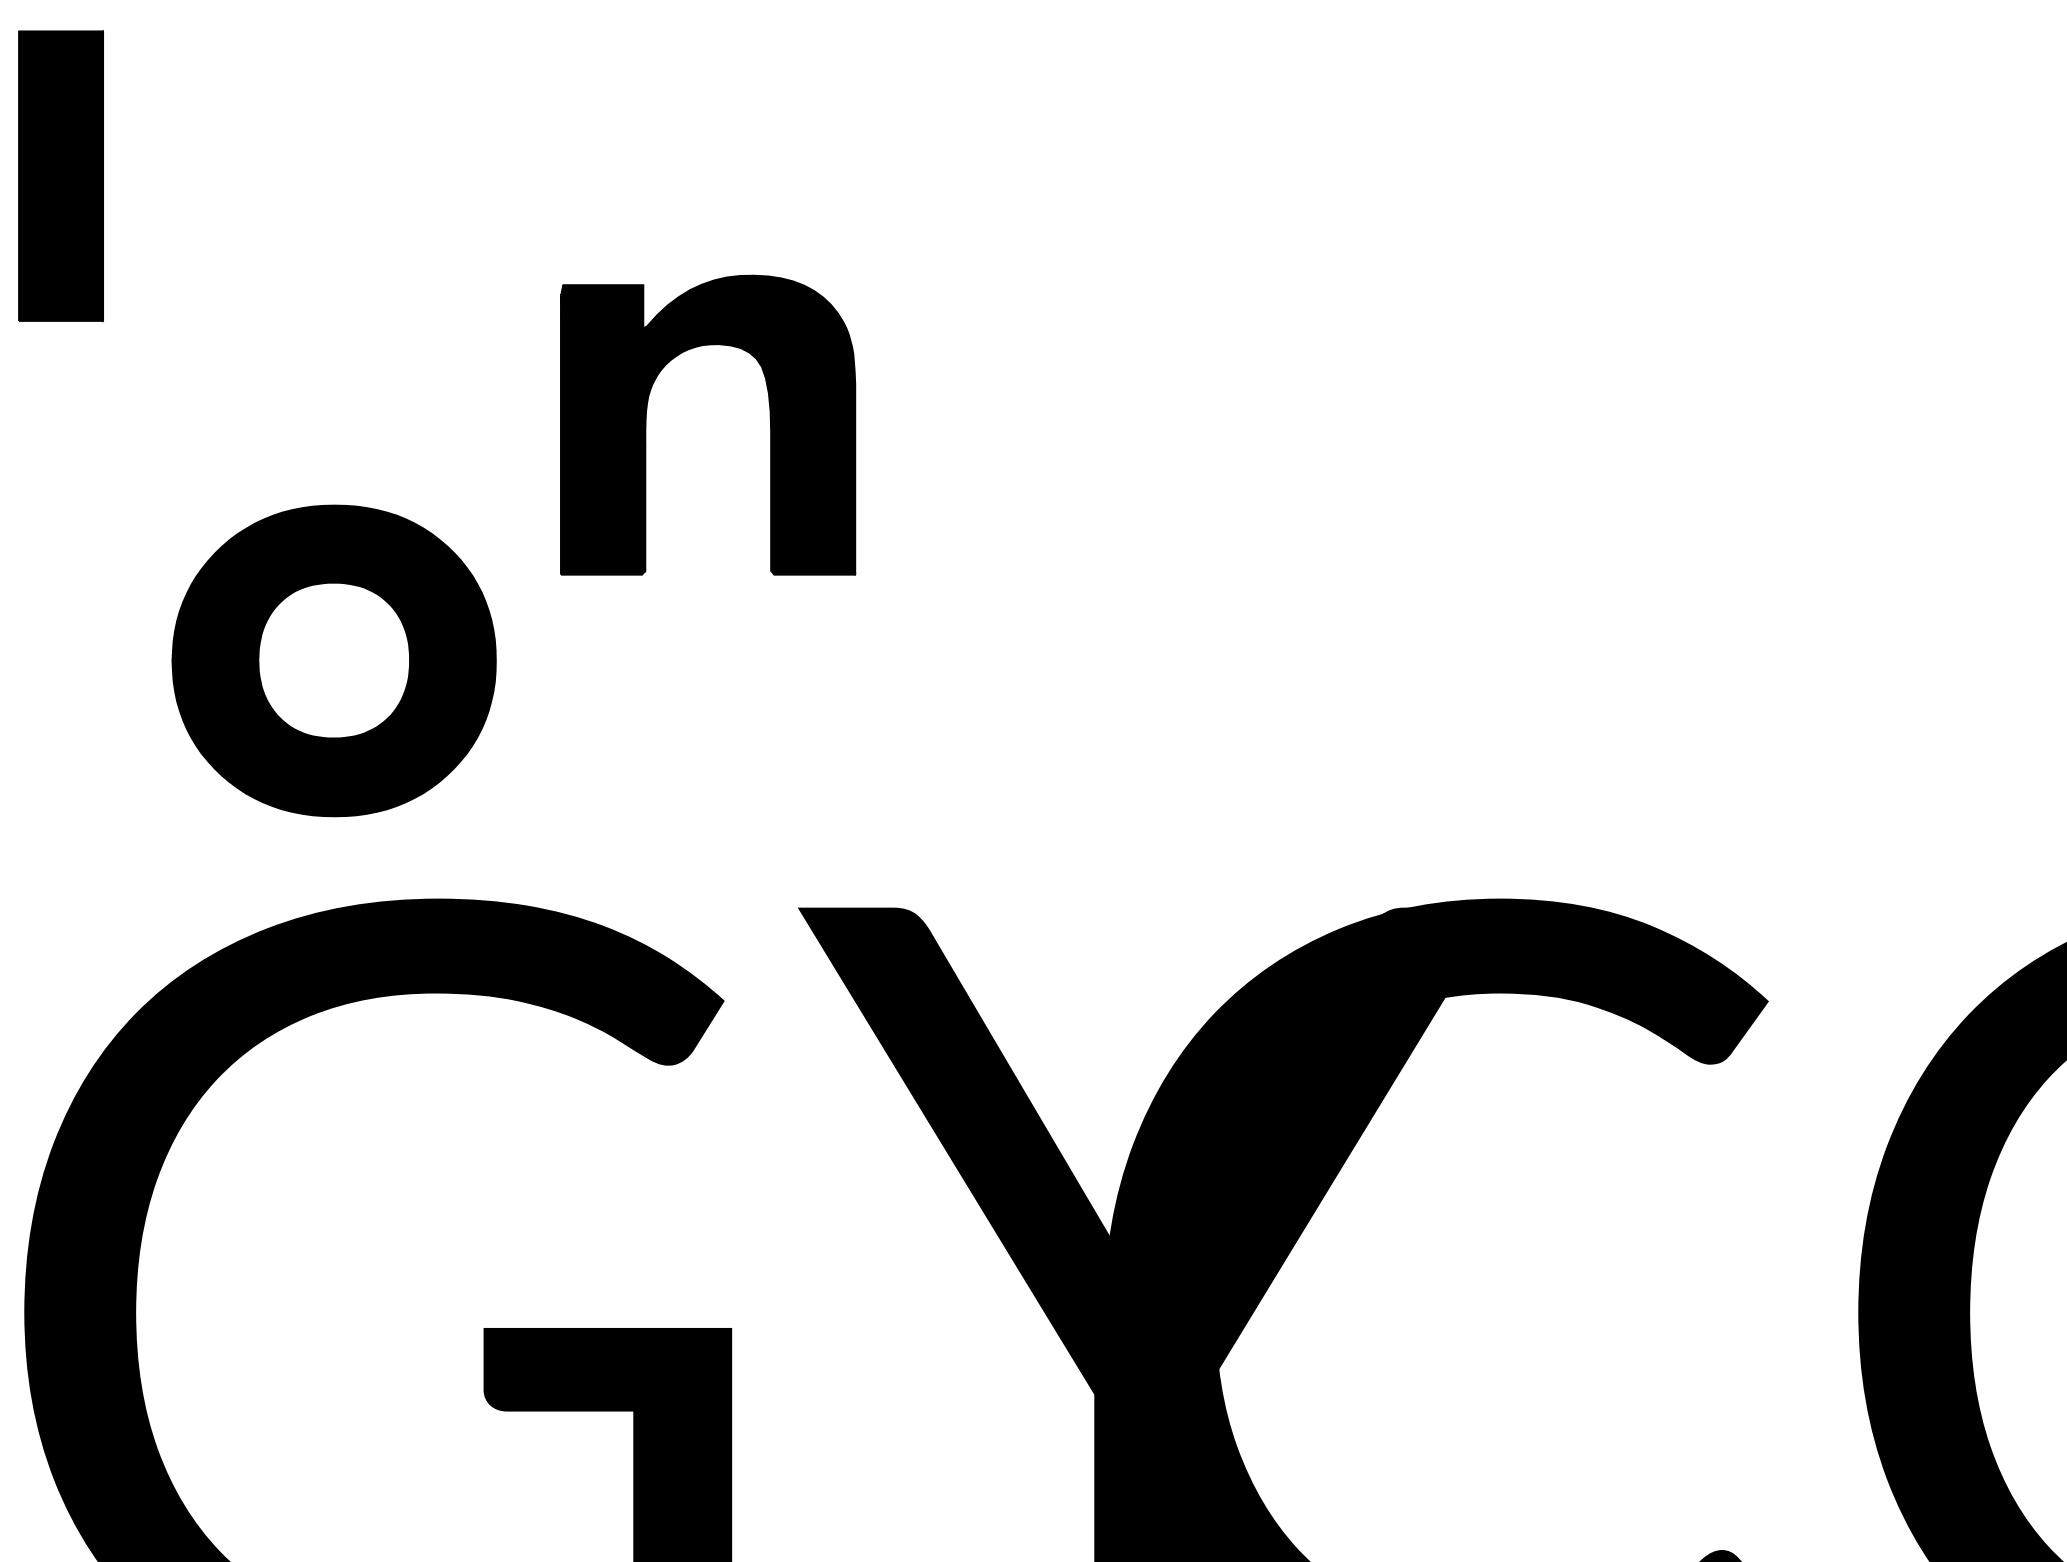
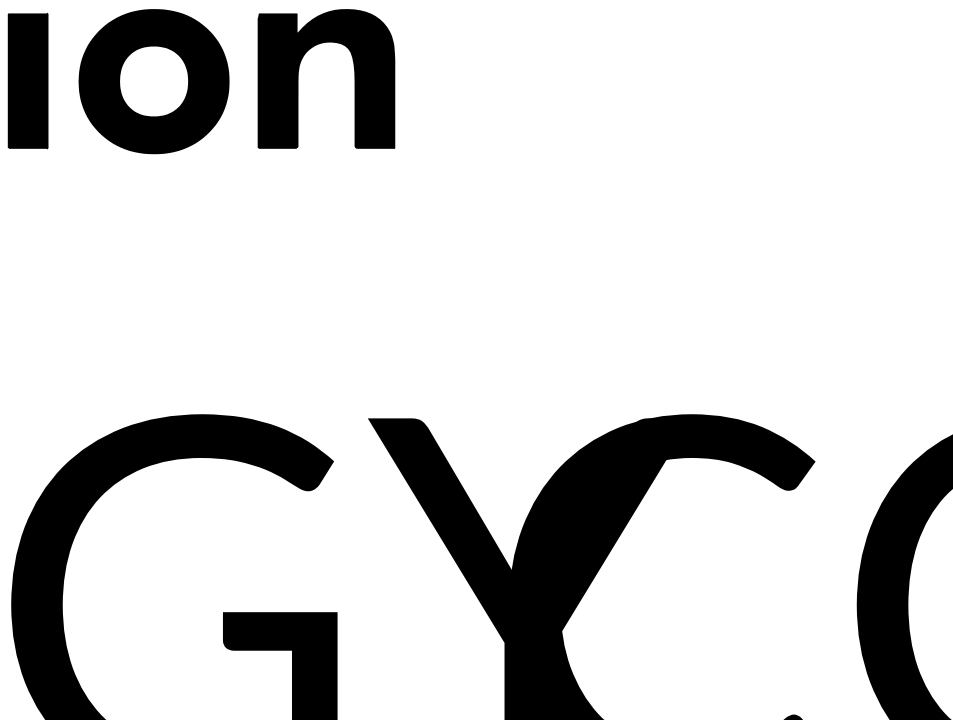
part: (647, 424) -> (298, 78), moved
part: (332, 660) -> (153, 81), moved

